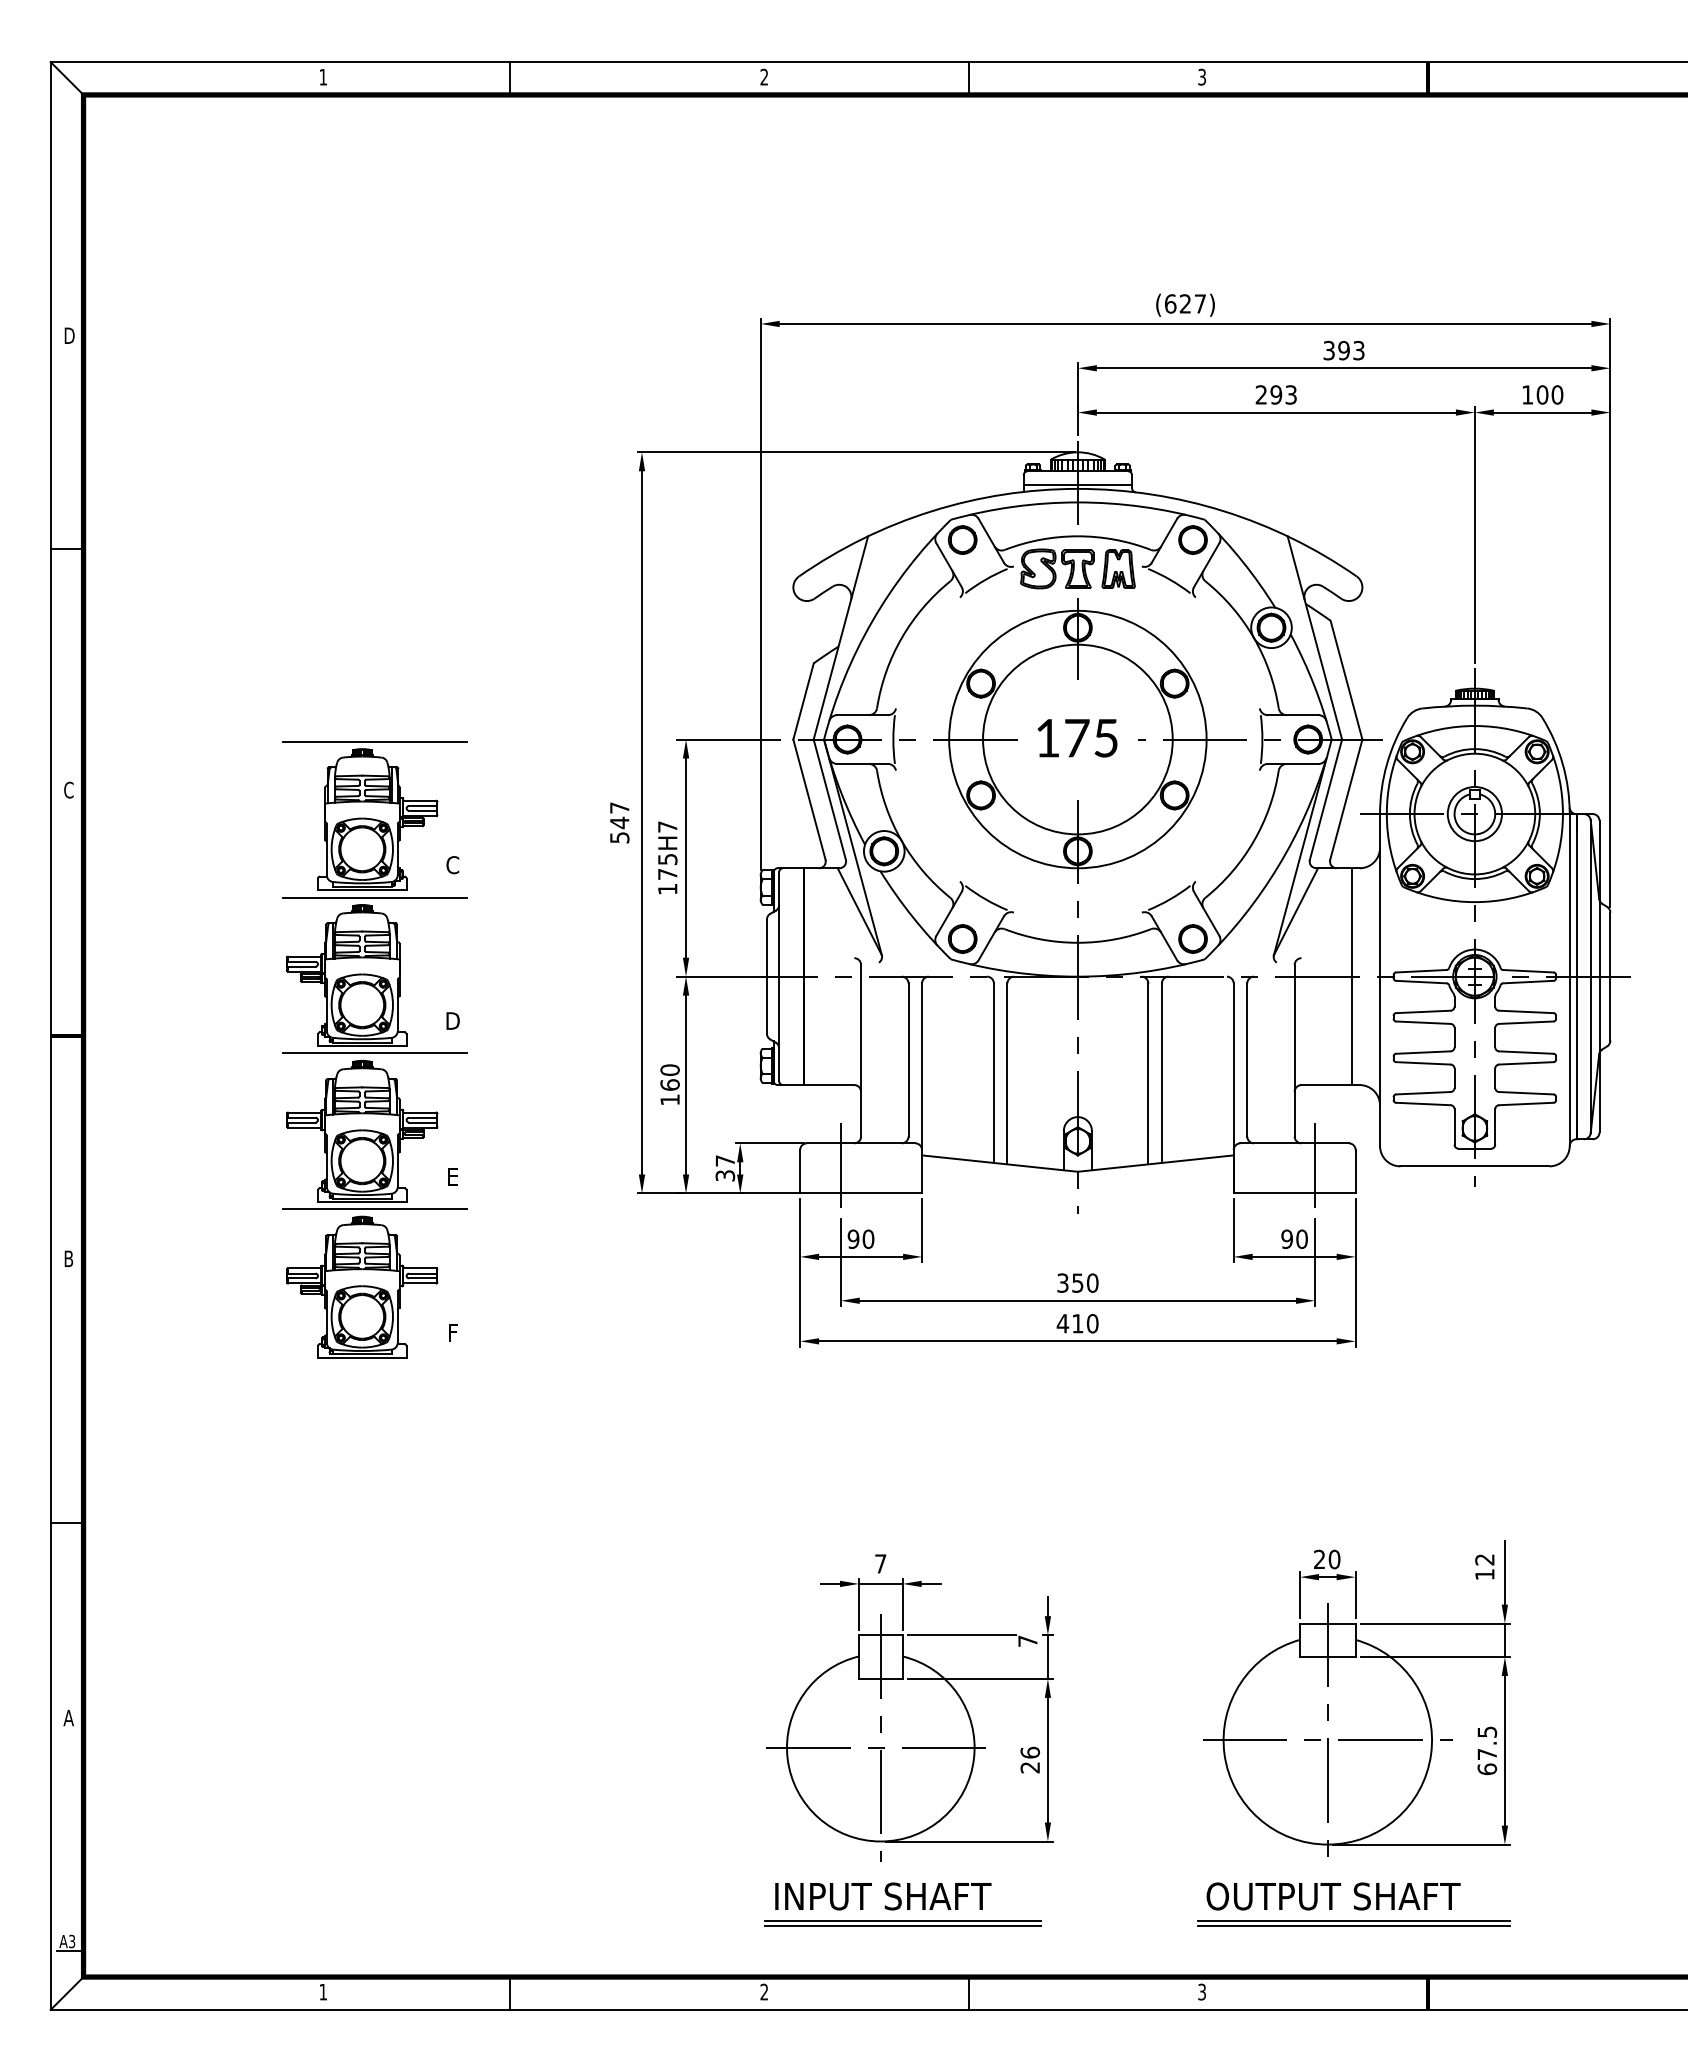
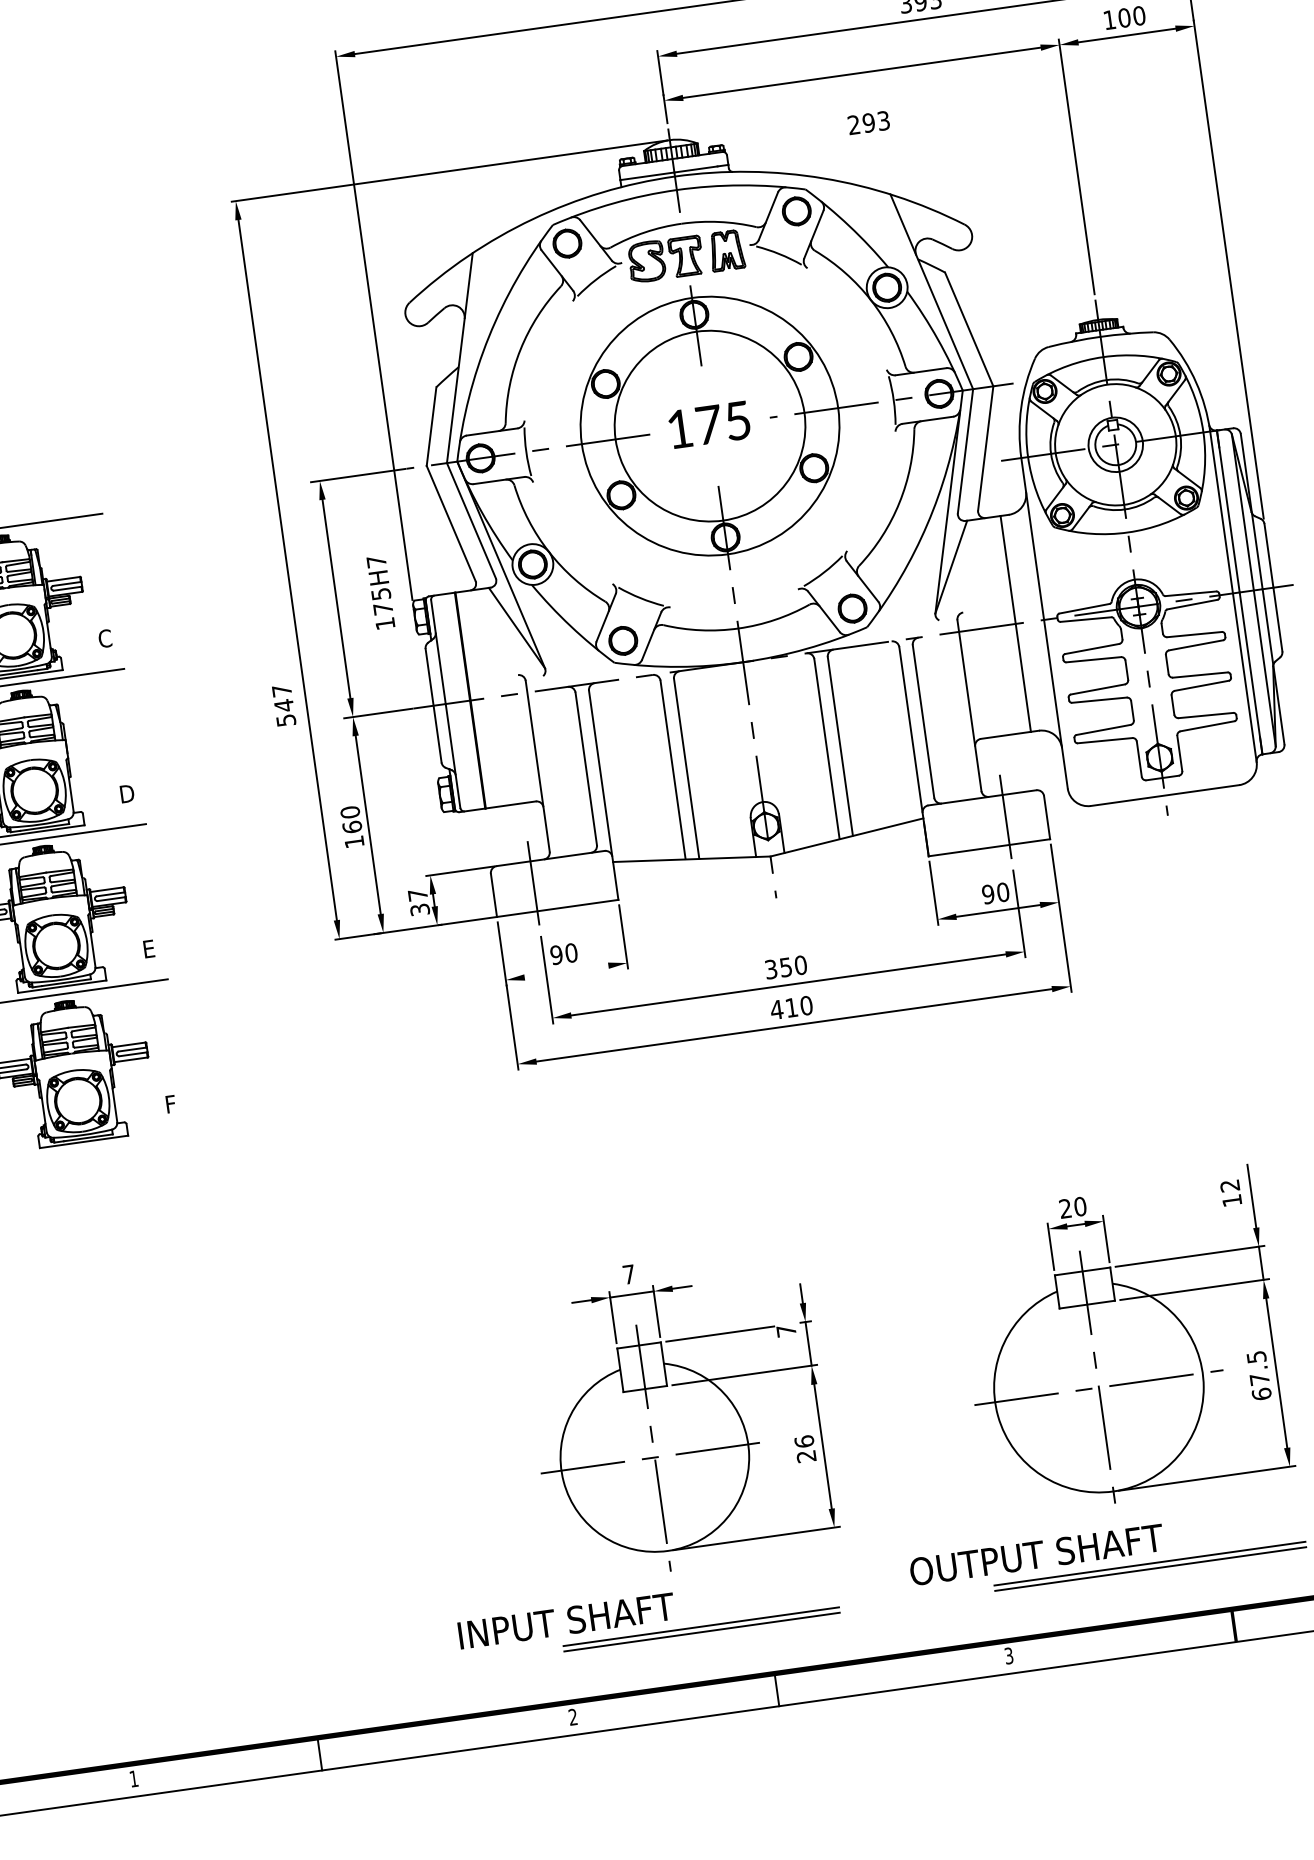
text: (1275, 394) -> (868, 122), moved
text: (619, 822) -> (283, 705), moved
text: (667, 857) -> (380, 592), moved
line: (861, 1256) -> (566, 971), removed
text: (883, 1896) -> (566, 1621), moved
text: (1333, 1896) -> (1036, 1554), moved

